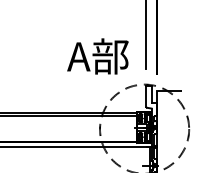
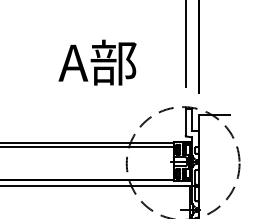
text: (97, 56) -> (96, 62), moved

